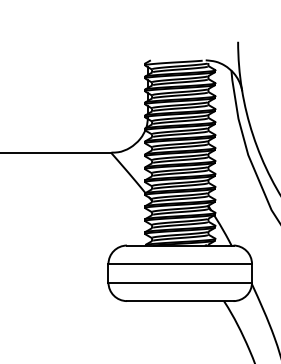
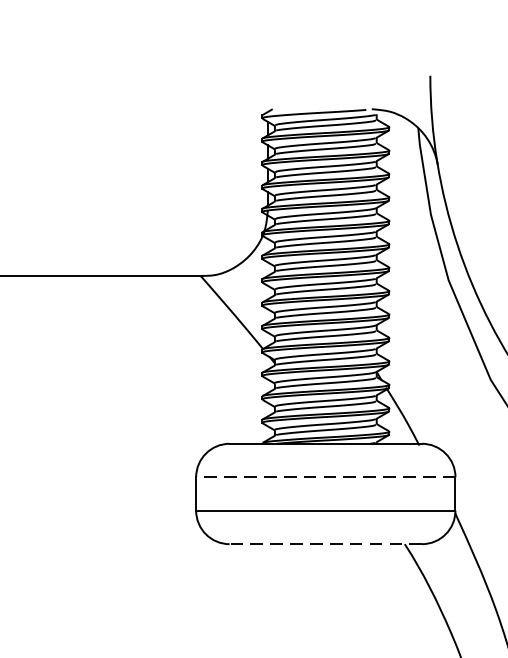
line: (180, 264) -> (326, 478), solid -> dashed
line: (179, 301) -> (324, 544), solid -> dashed

